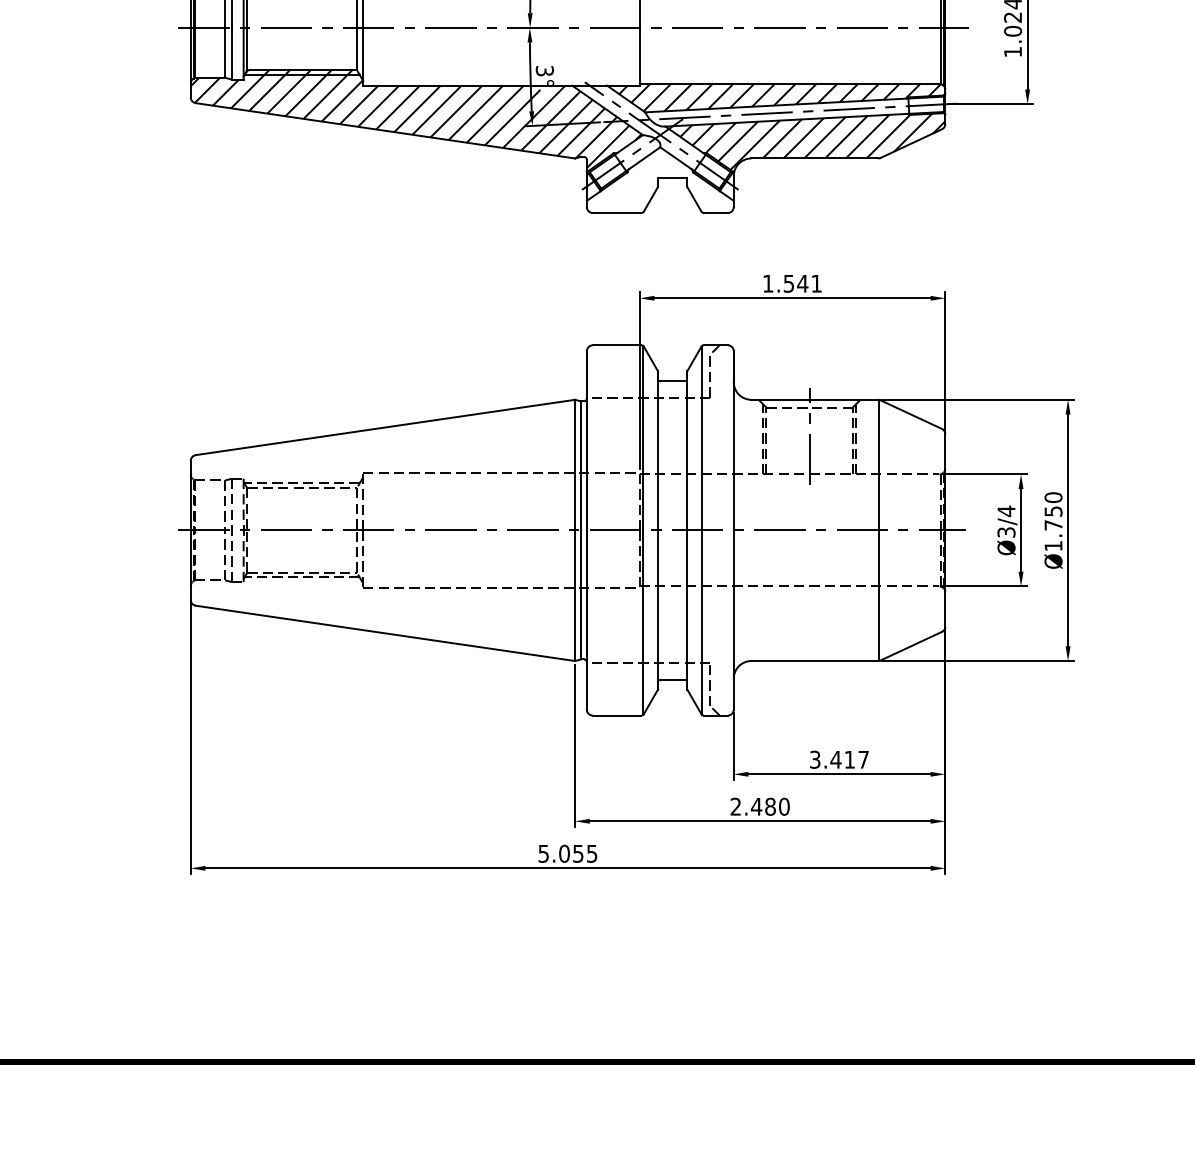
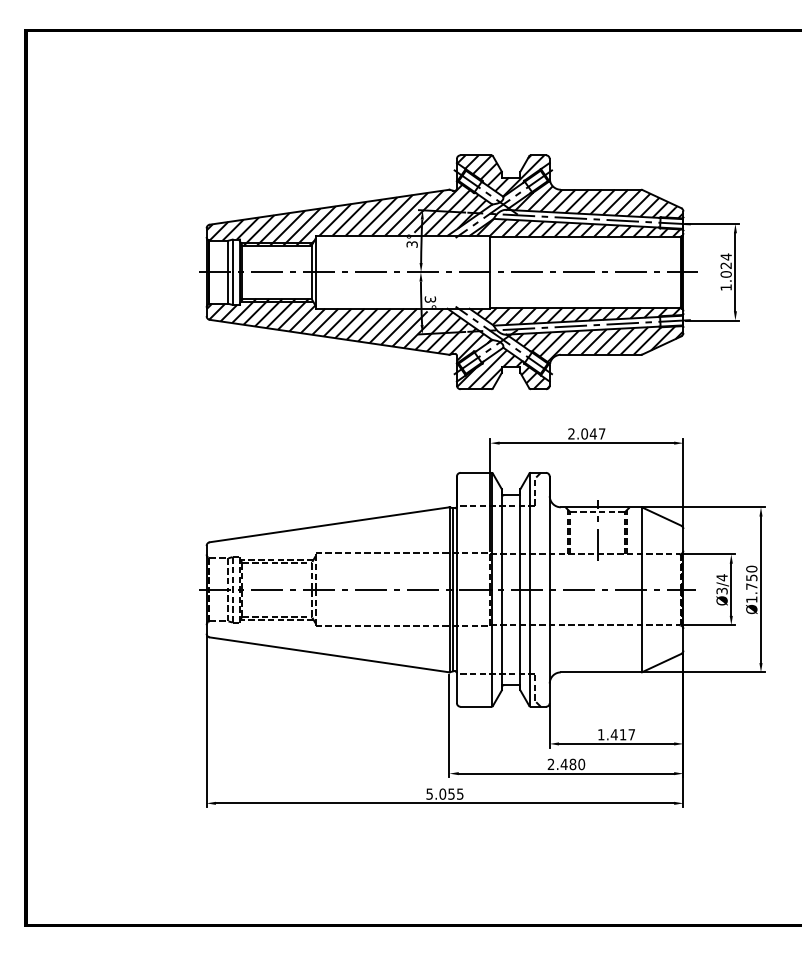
hatch: (660, 181) -> (503, 369), added
text: (791, 283) -> (586, 433), 1.541 -> 2.047
text: (815, 759) -> (601, 734), 3.417 -> 1.417

